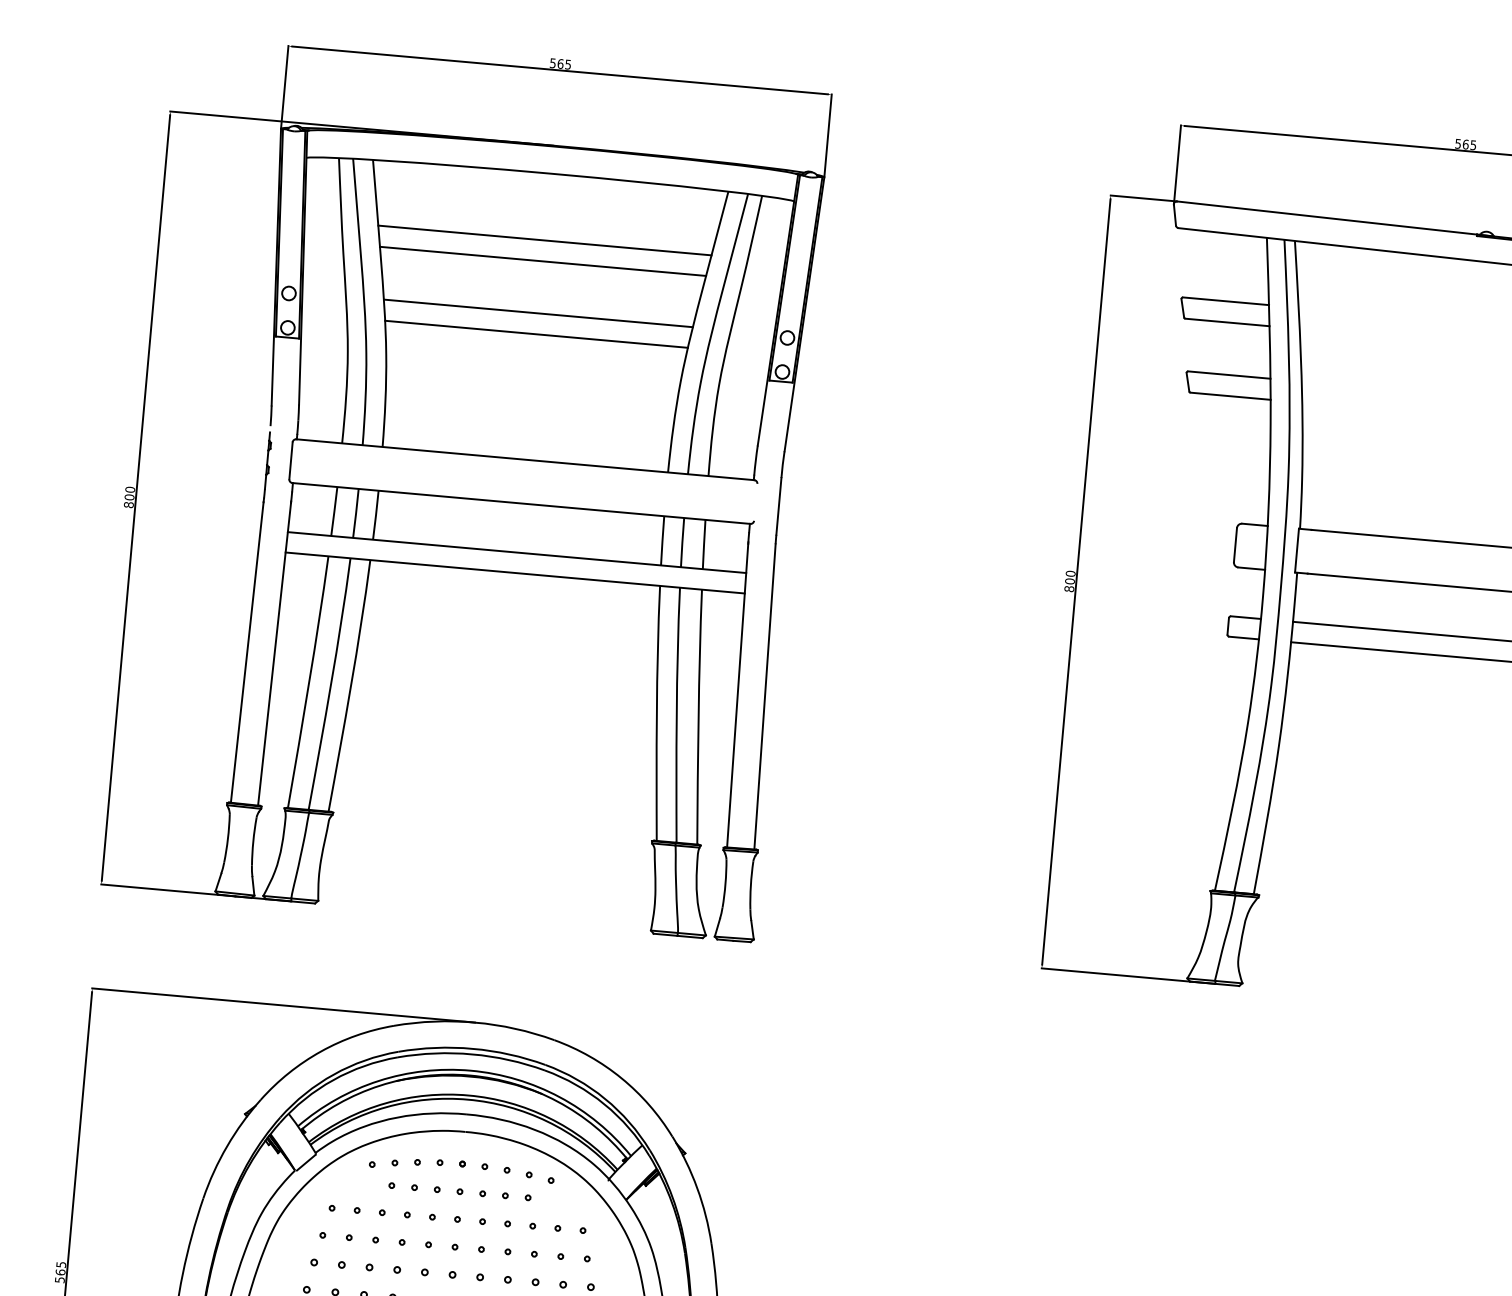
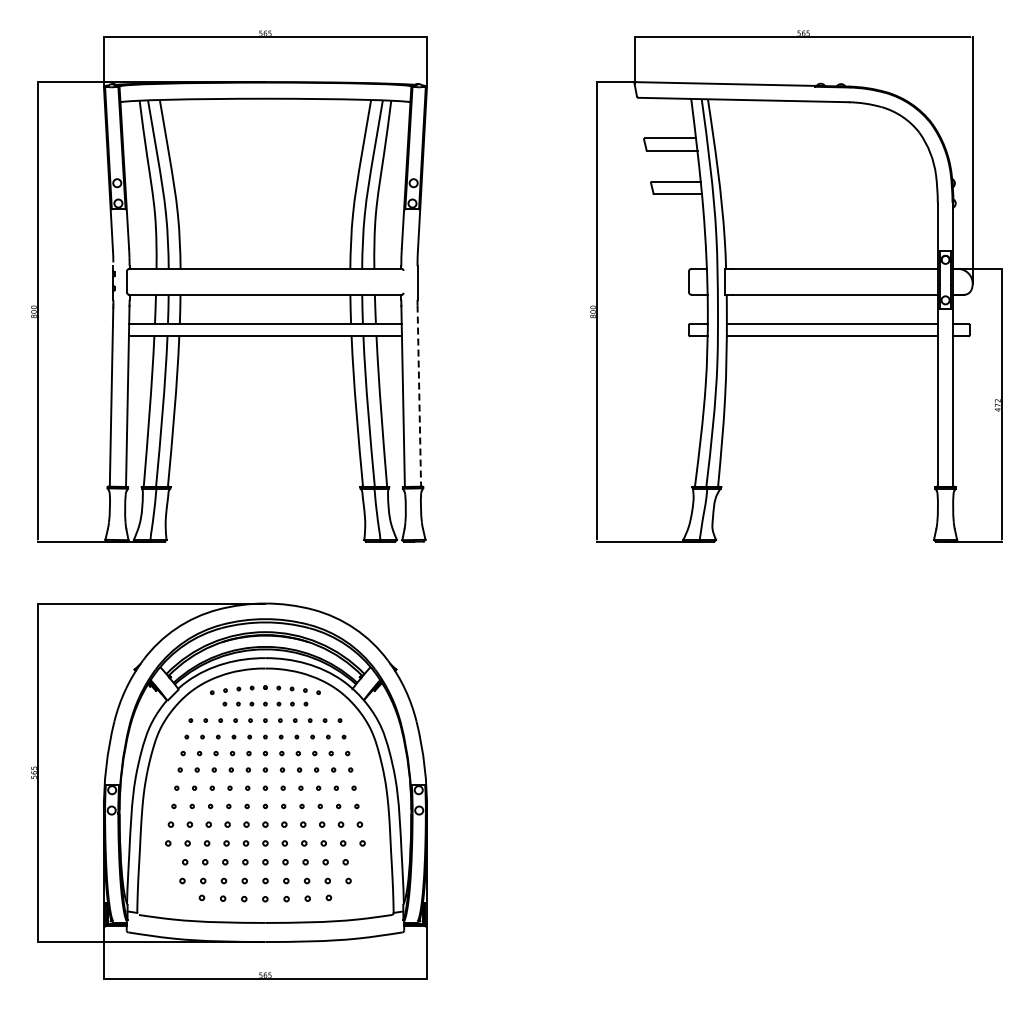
line: (544, 240) -> (265, 138), removed
line: (543, 260) -> (265, 150), removed
line: (538, 312) -> (265, 181), removed
line: (536, 334) -> (265, 194), removed
line: (765, 697) -> (419, 396), solid -> dashed

